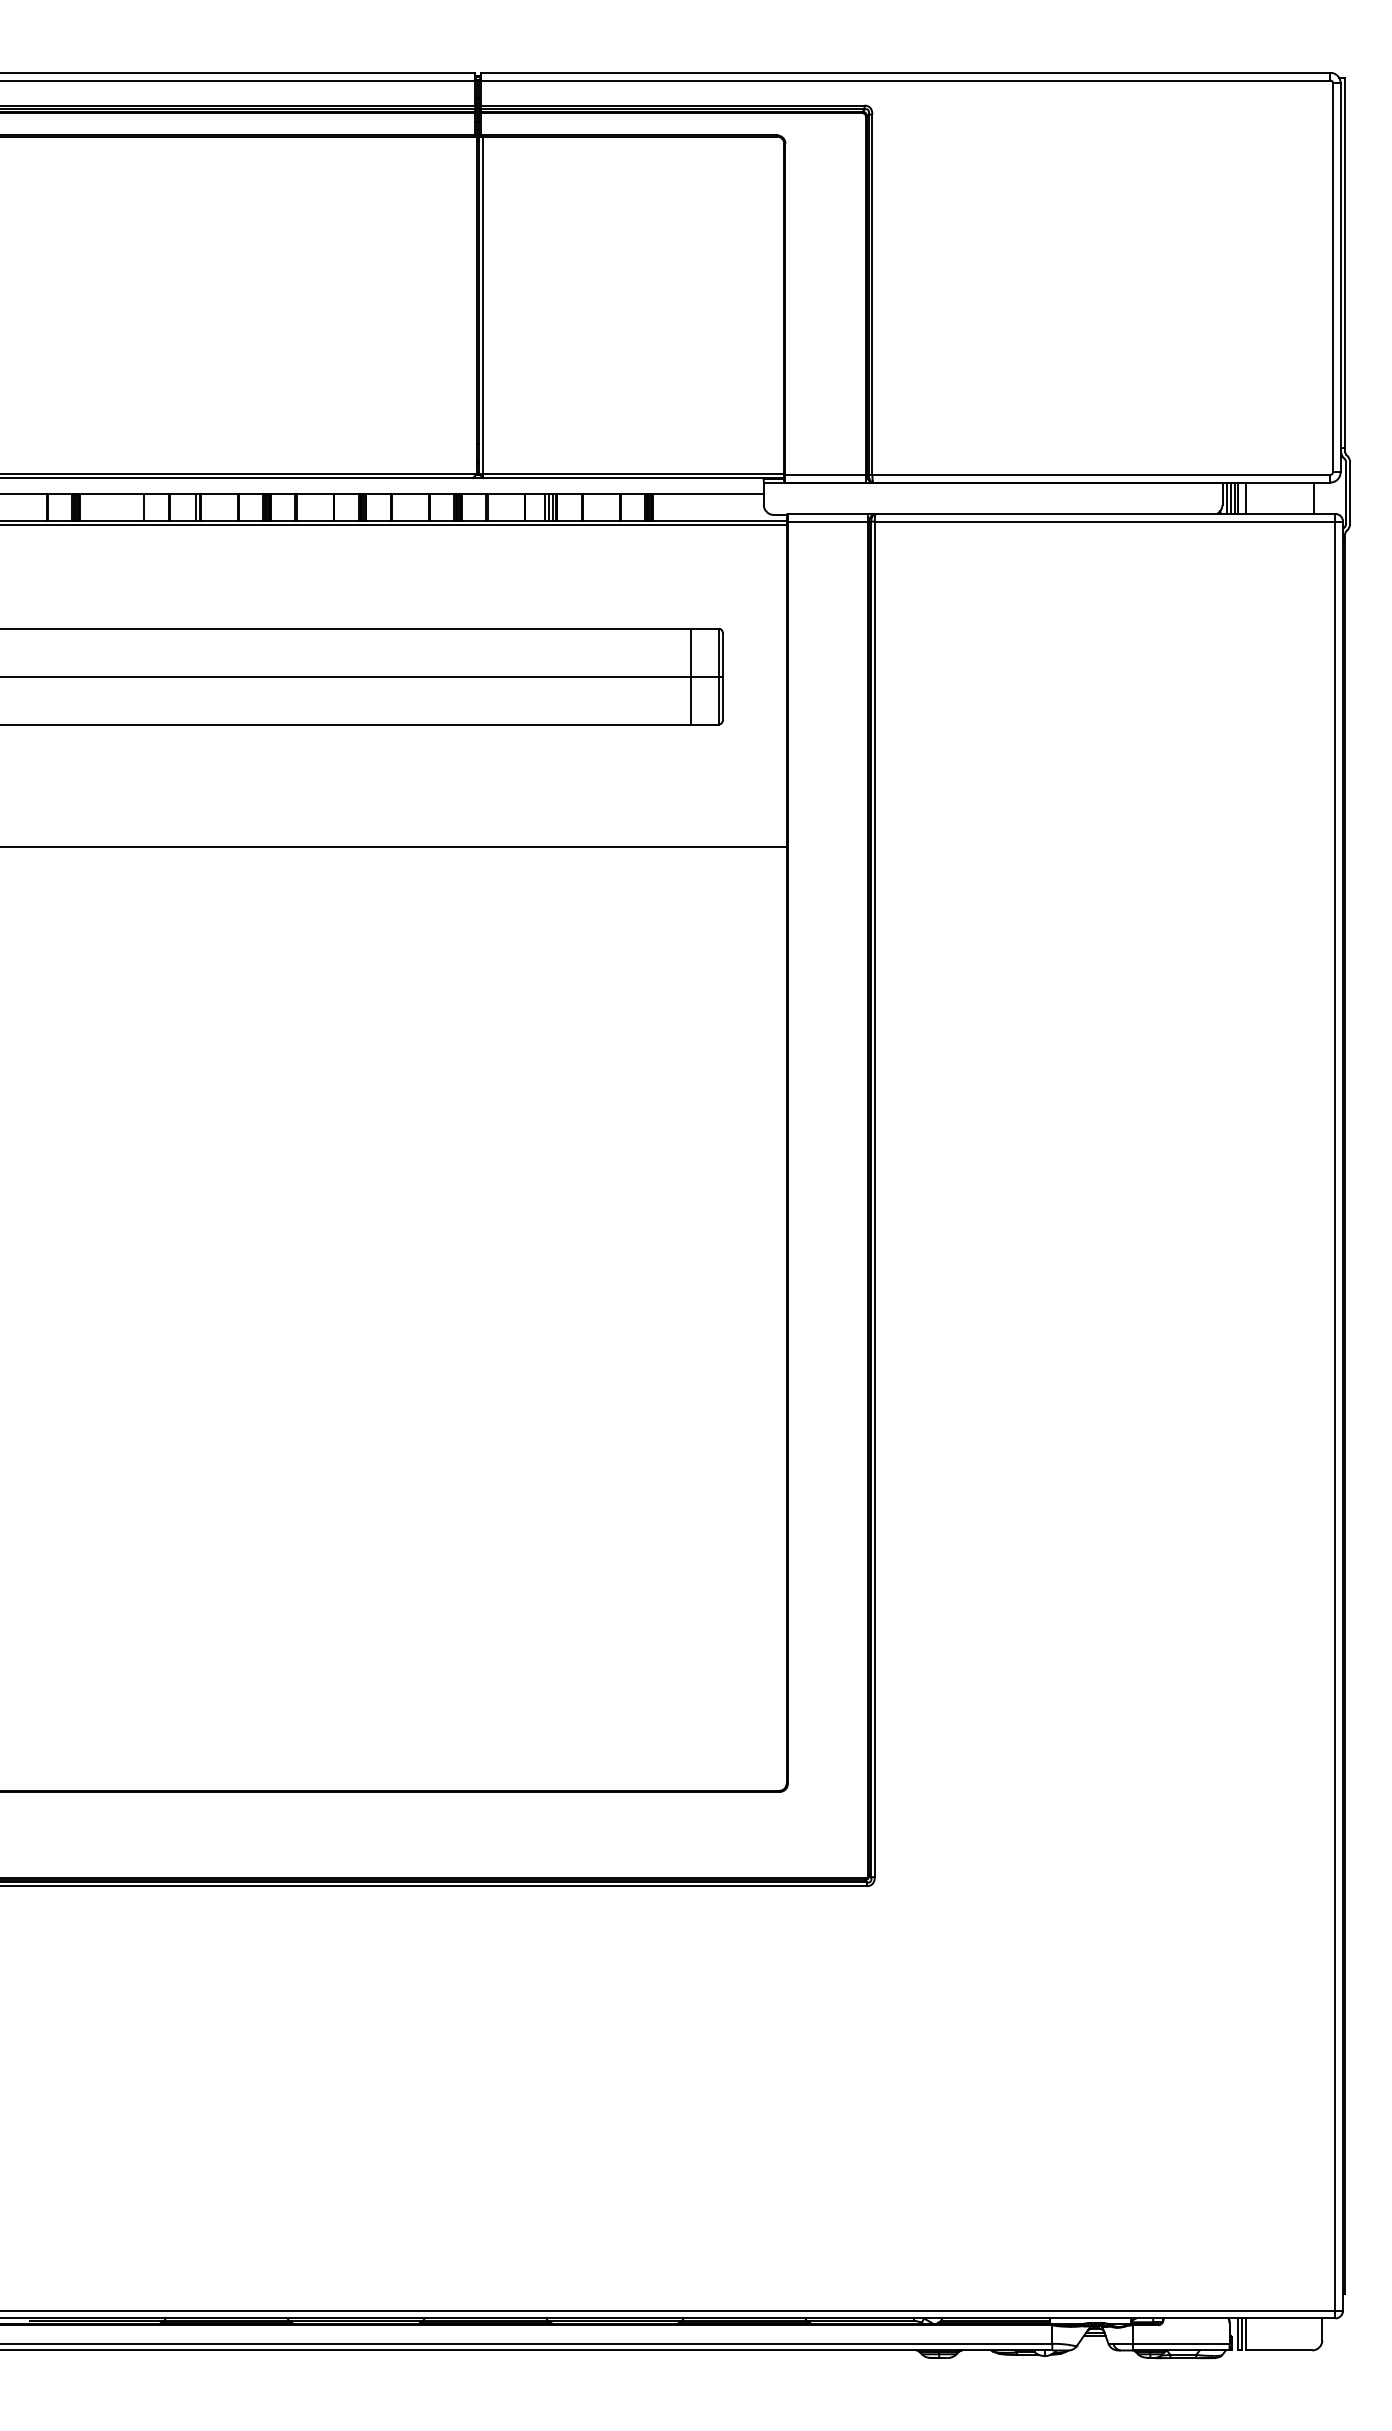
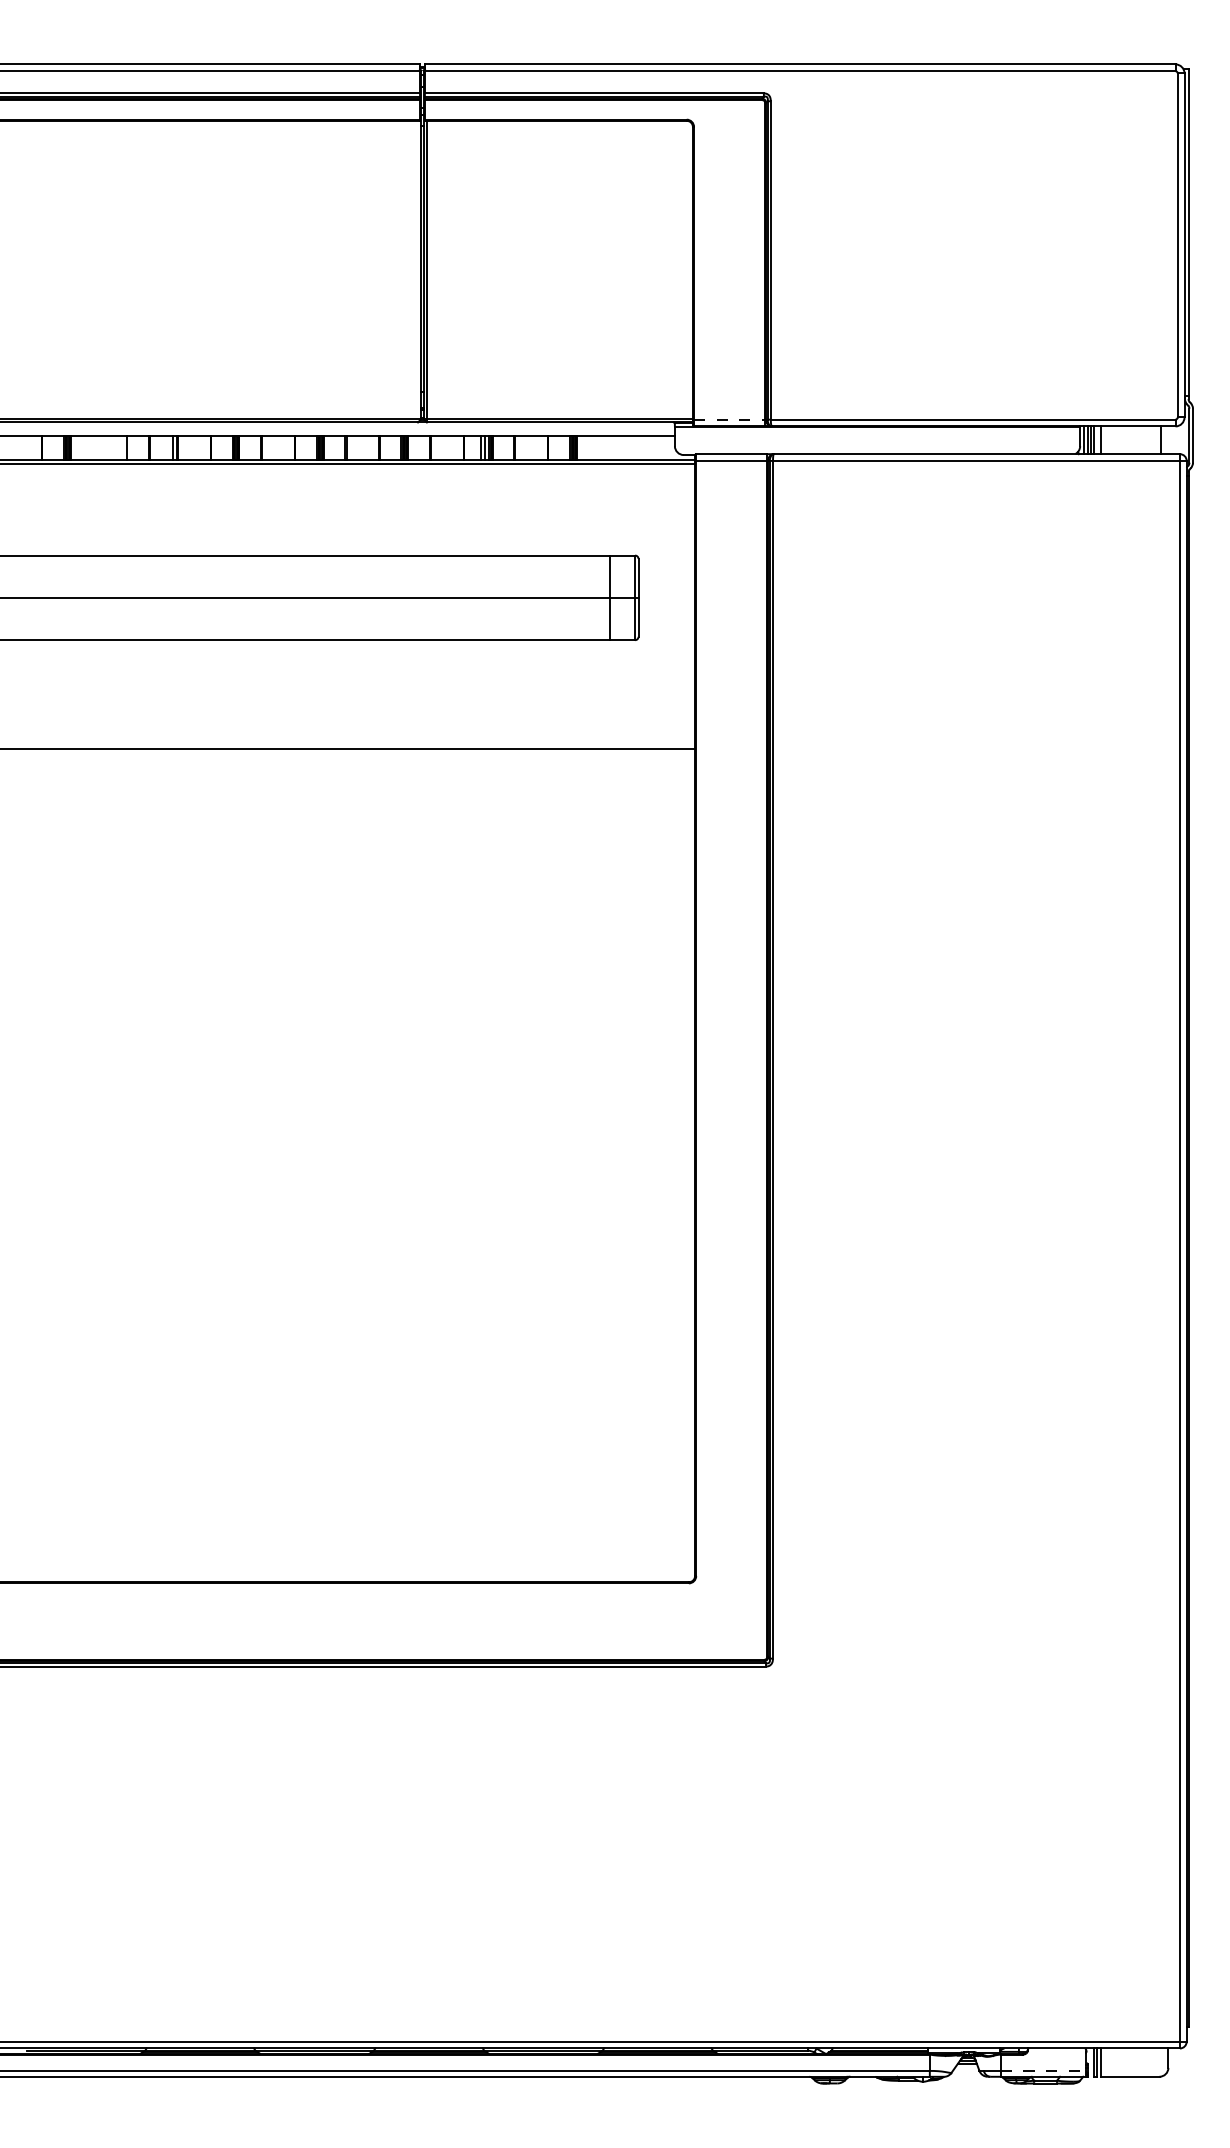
line: (826, 474) -> (730, 419), solid -> dashed
line: (1180, 2343) -> (1043, 2070), solid -> dashed

